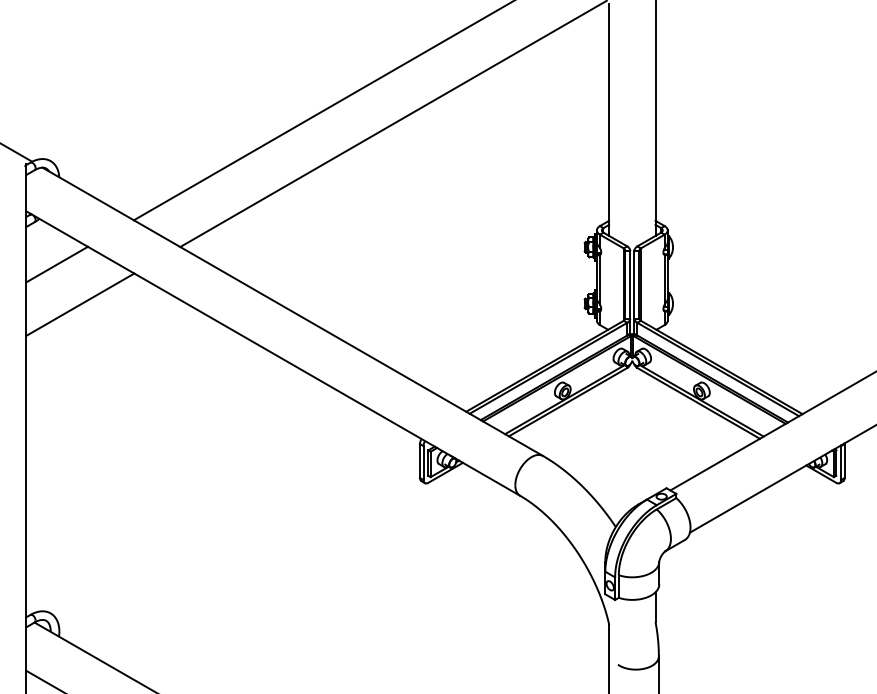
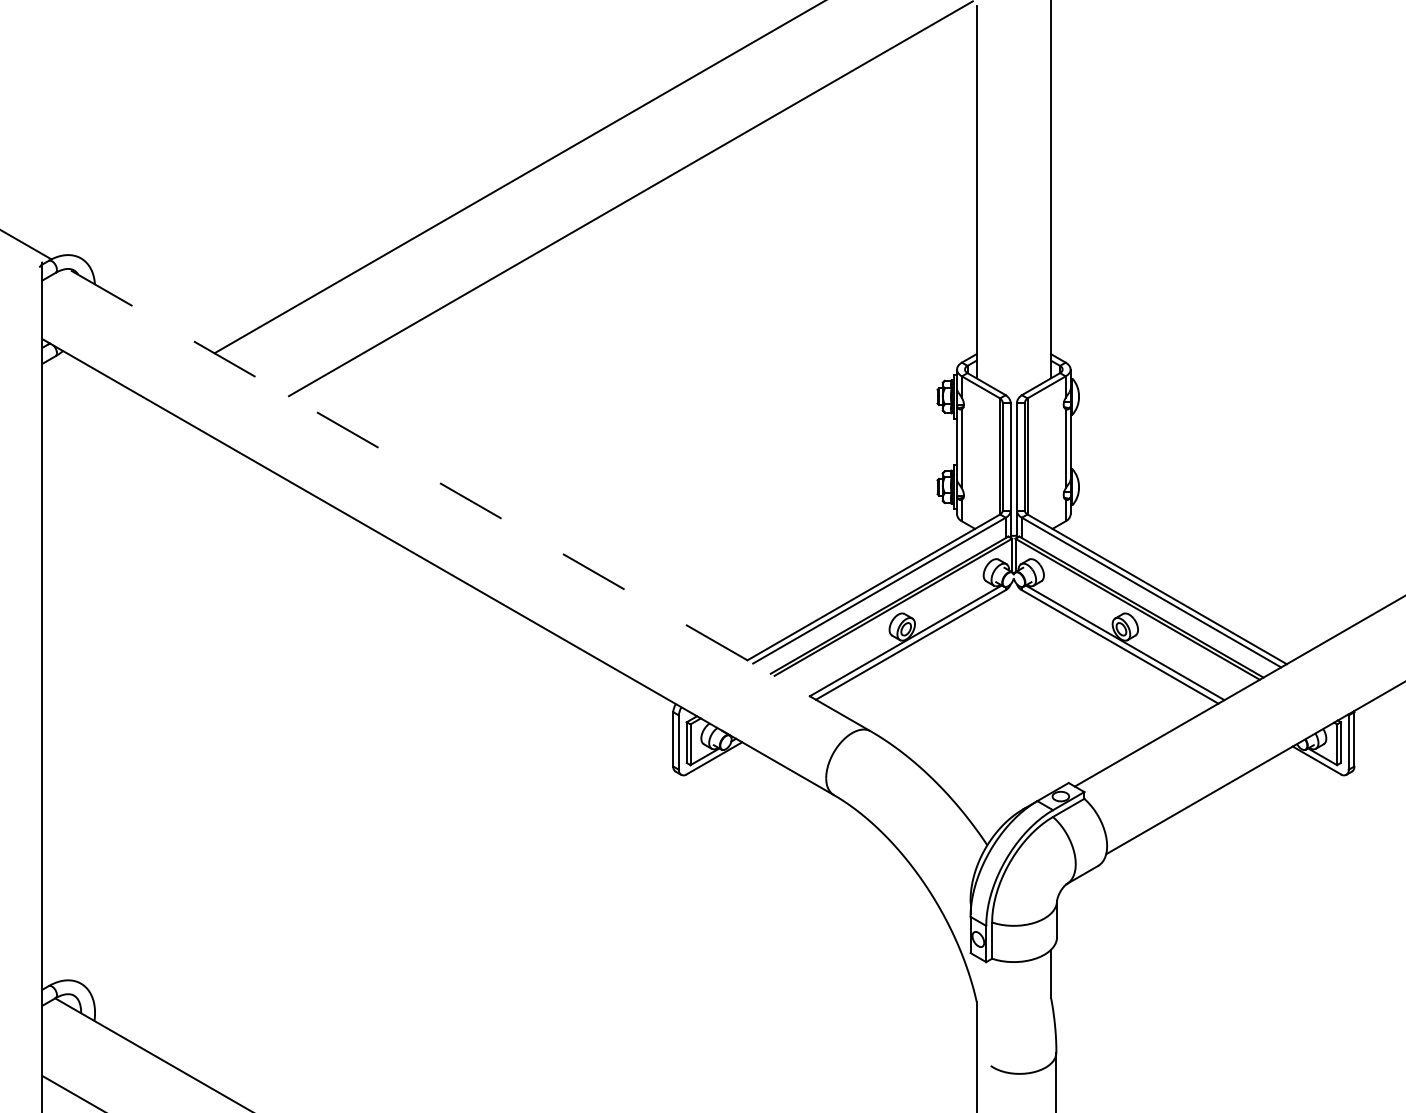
line: (56, 264) -> (90, 424), removed
line: (80, 304) -> (128, 488), removed
line: (292, 311) -> (468, 499), solid -> dashed

